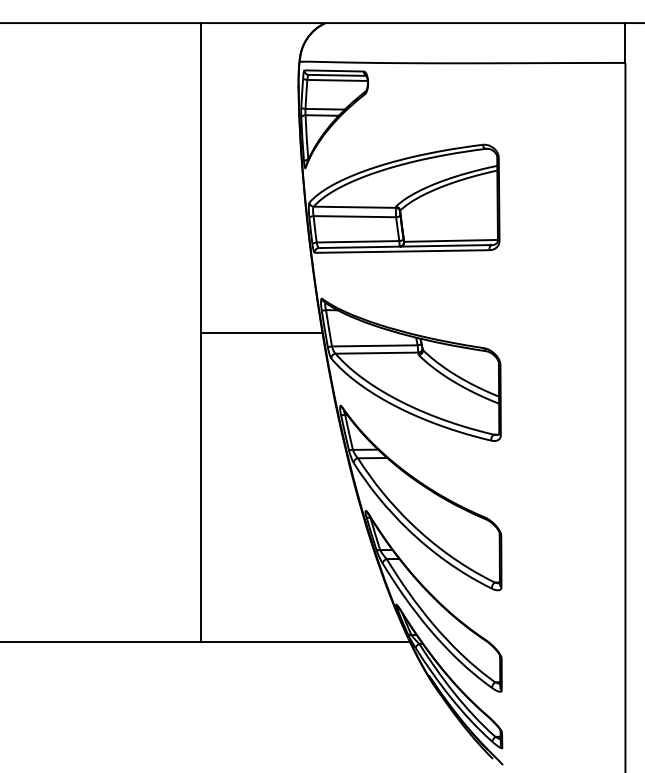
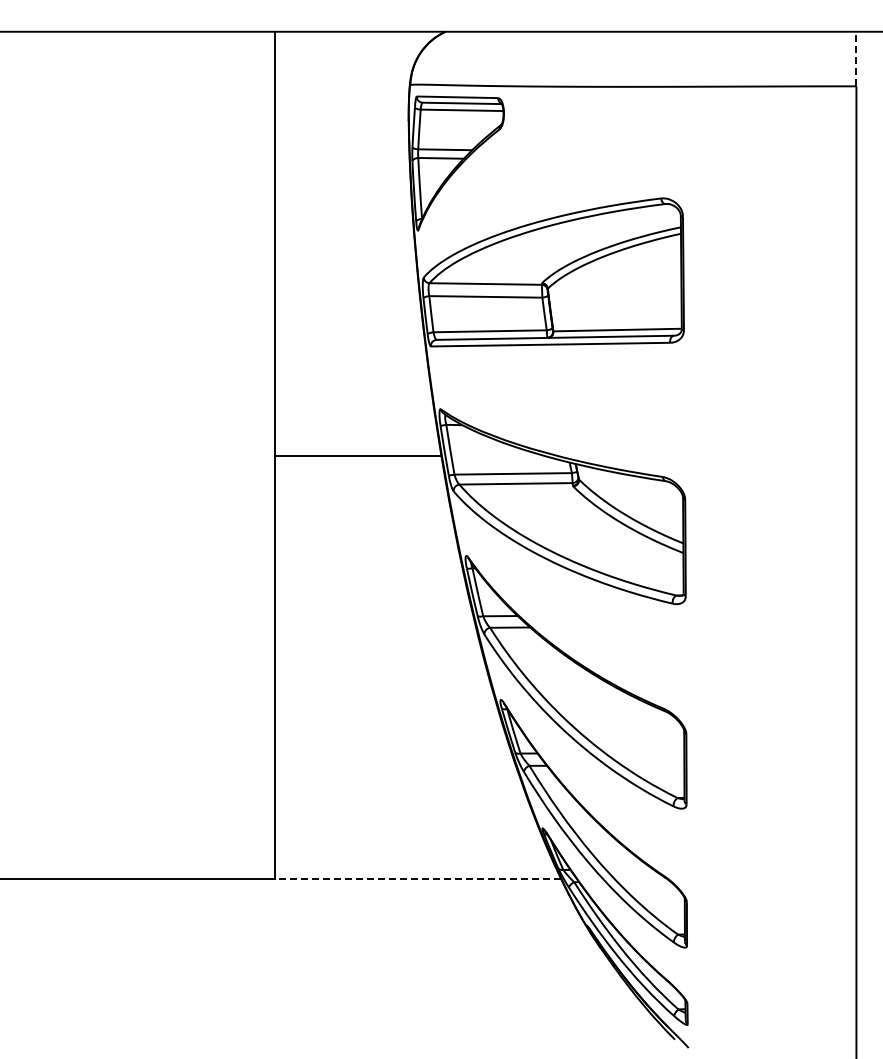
line: (625, 42) -> (856, 58), solid -> dashed
line: (304, 642) -> (417, 879), solid -> dashed

